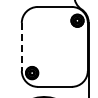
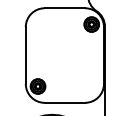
line: (21, 46) -> (25, 55), dashed -> solid

